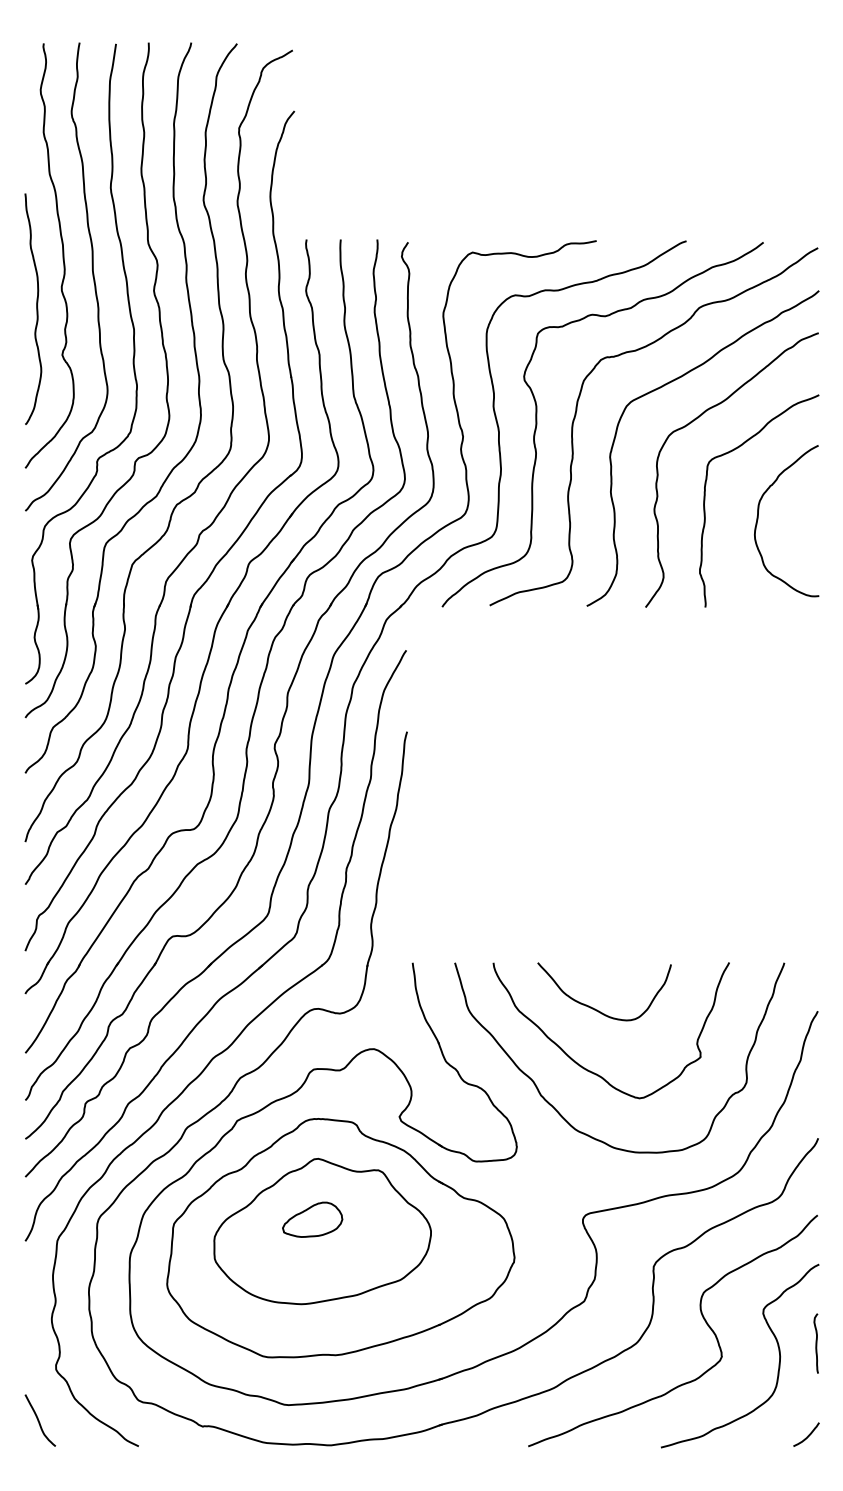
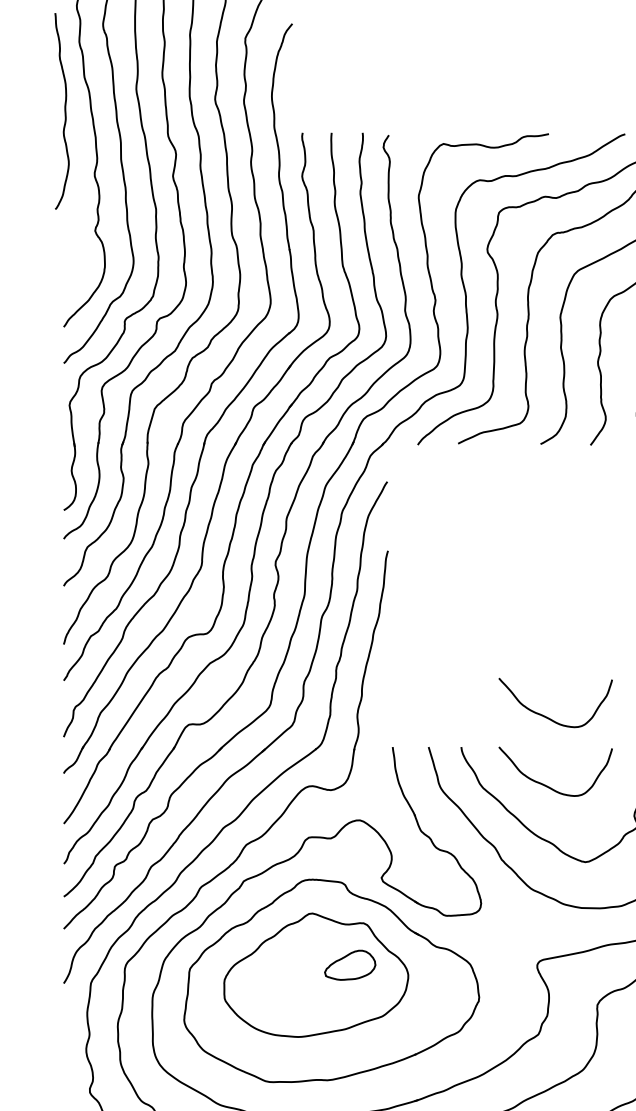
curve: (36, 308) -> (64, 110), moved
curve: (595, 927) -> (547, 717), added
part: (312, 1219) -> (350, 965), moved

